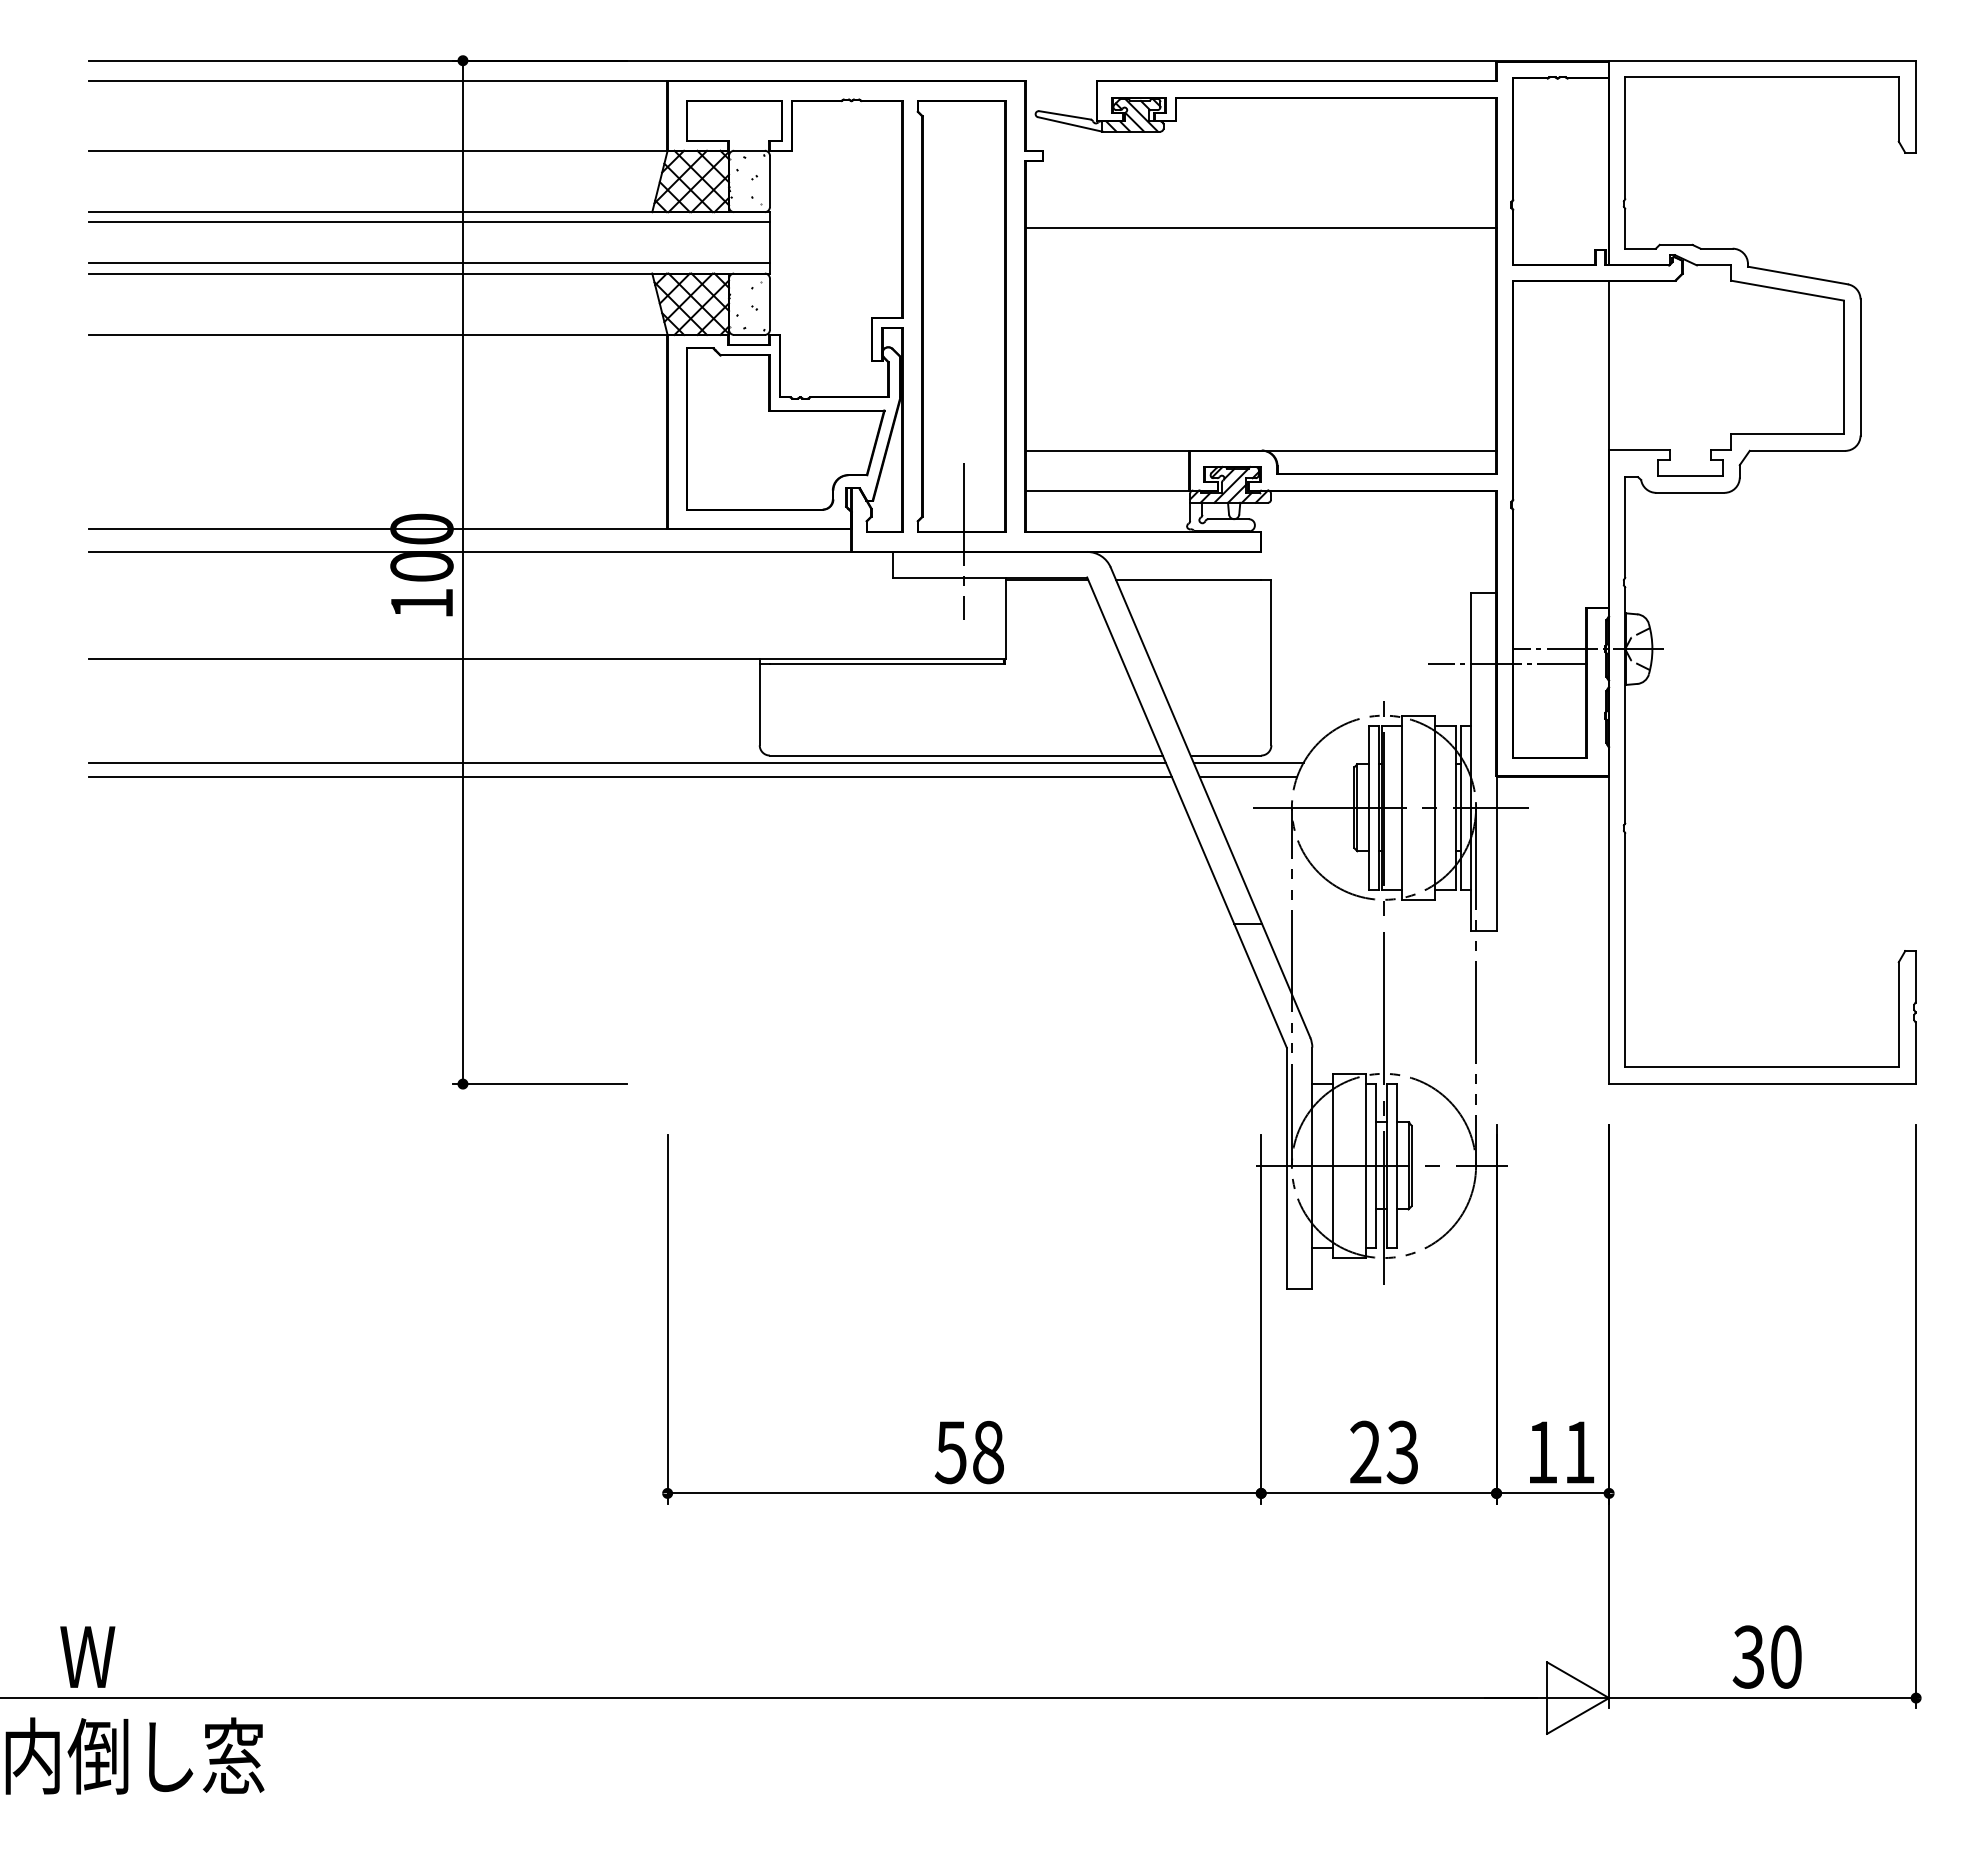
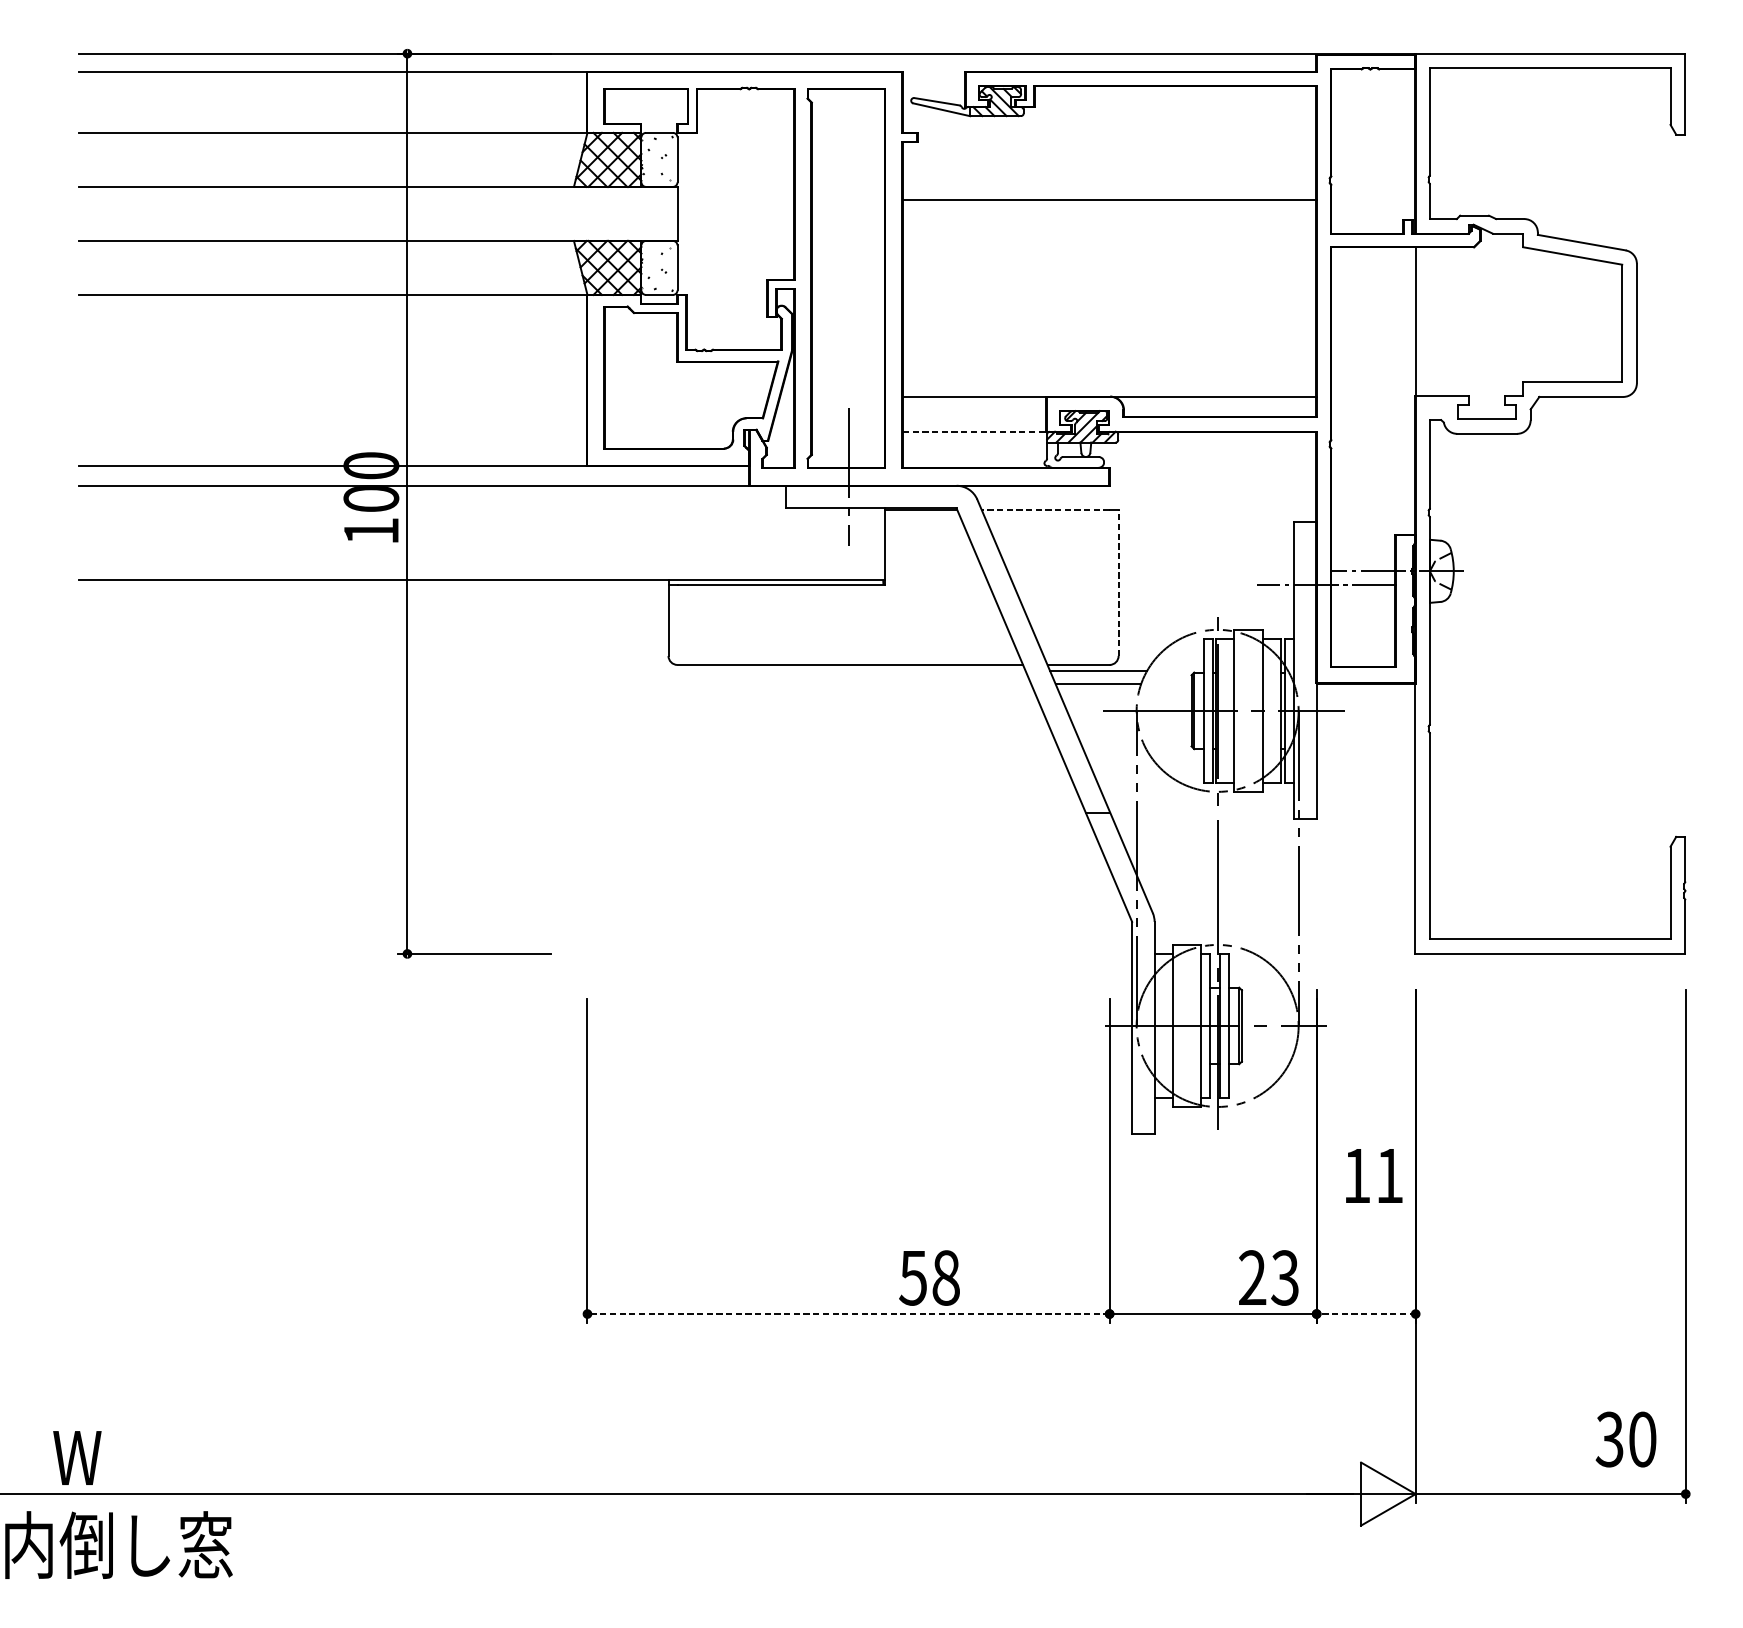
line: (429, 222) -> (377, 196), removed
line: (429, 263) -> (377, 232), removed
line: (1107, 490) -> (974, 431), solid -> dashed
line: (1188, 579) -> (1045, 510), solid -> dashed
line: (1271, 662) -> (1118, 583), solid -> dashed
line: (627, 762) -> (552, 671), removed
line: (630, 777) -> (554, 684), removed
text: (968, 1452) -> (928, 1278), moved
text: (1383, 1452) -> (1268, 1278), moved
text: (1562, 1452) -> (1374, 1175), moved
line: (964, 1493) -> (848, 1314), solid -> dashed
line: (1552, 1493) -> (1365, 1314), solid -> dashed
text: (1766, 1656) -> (1625, 1439), moved

